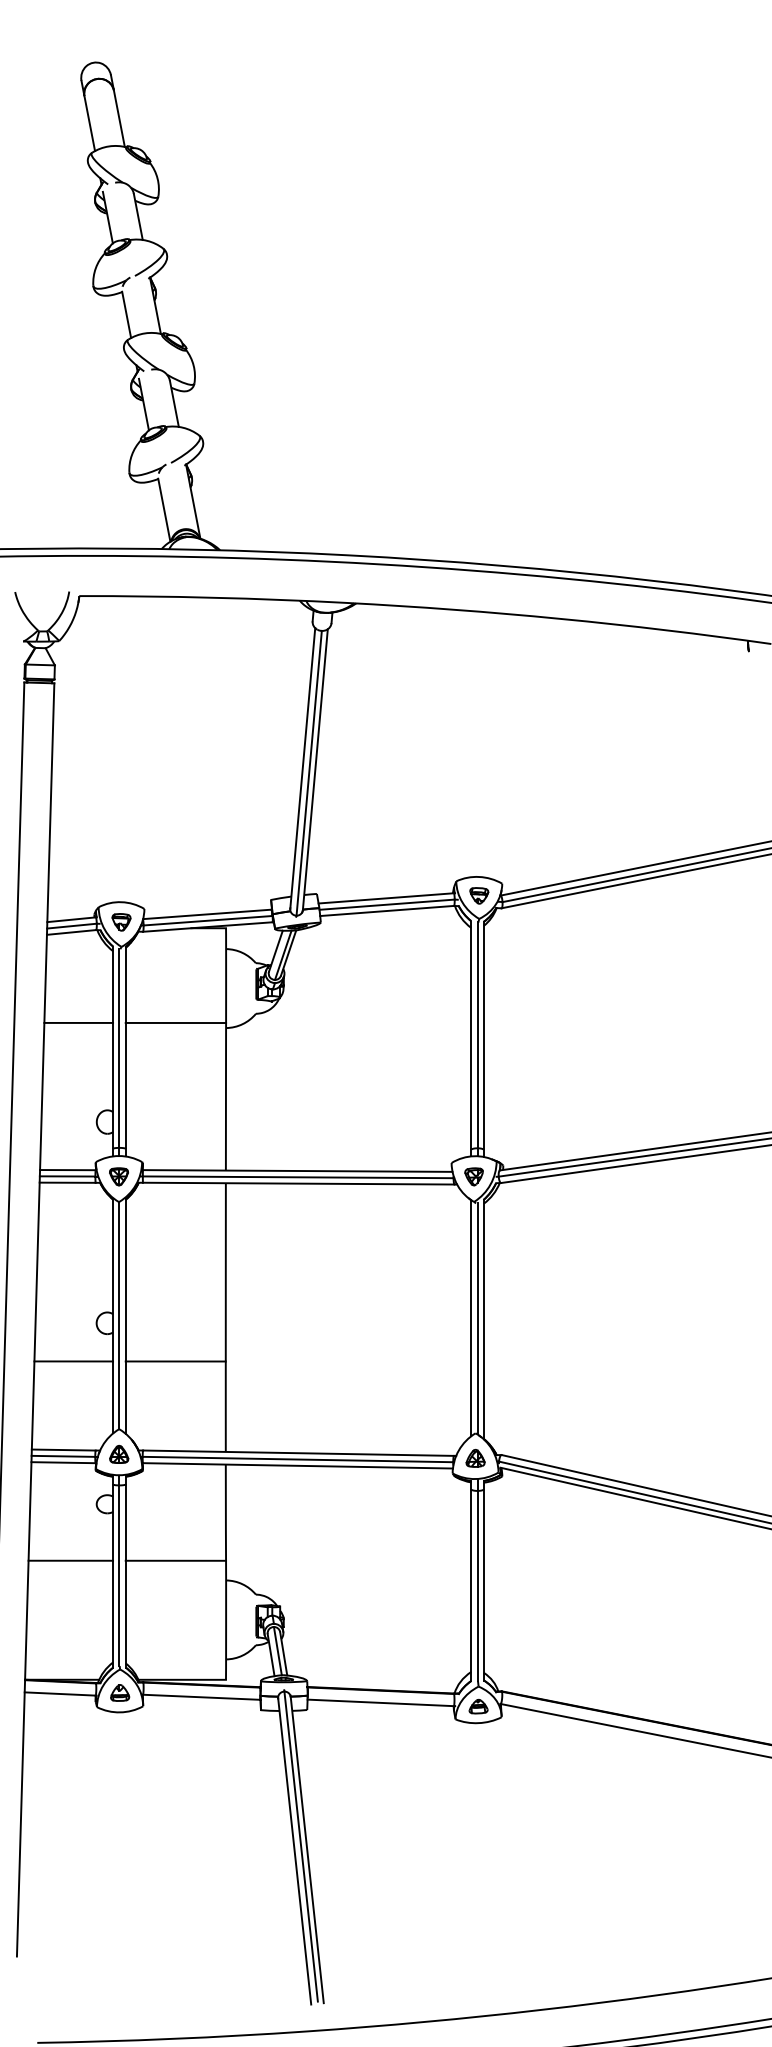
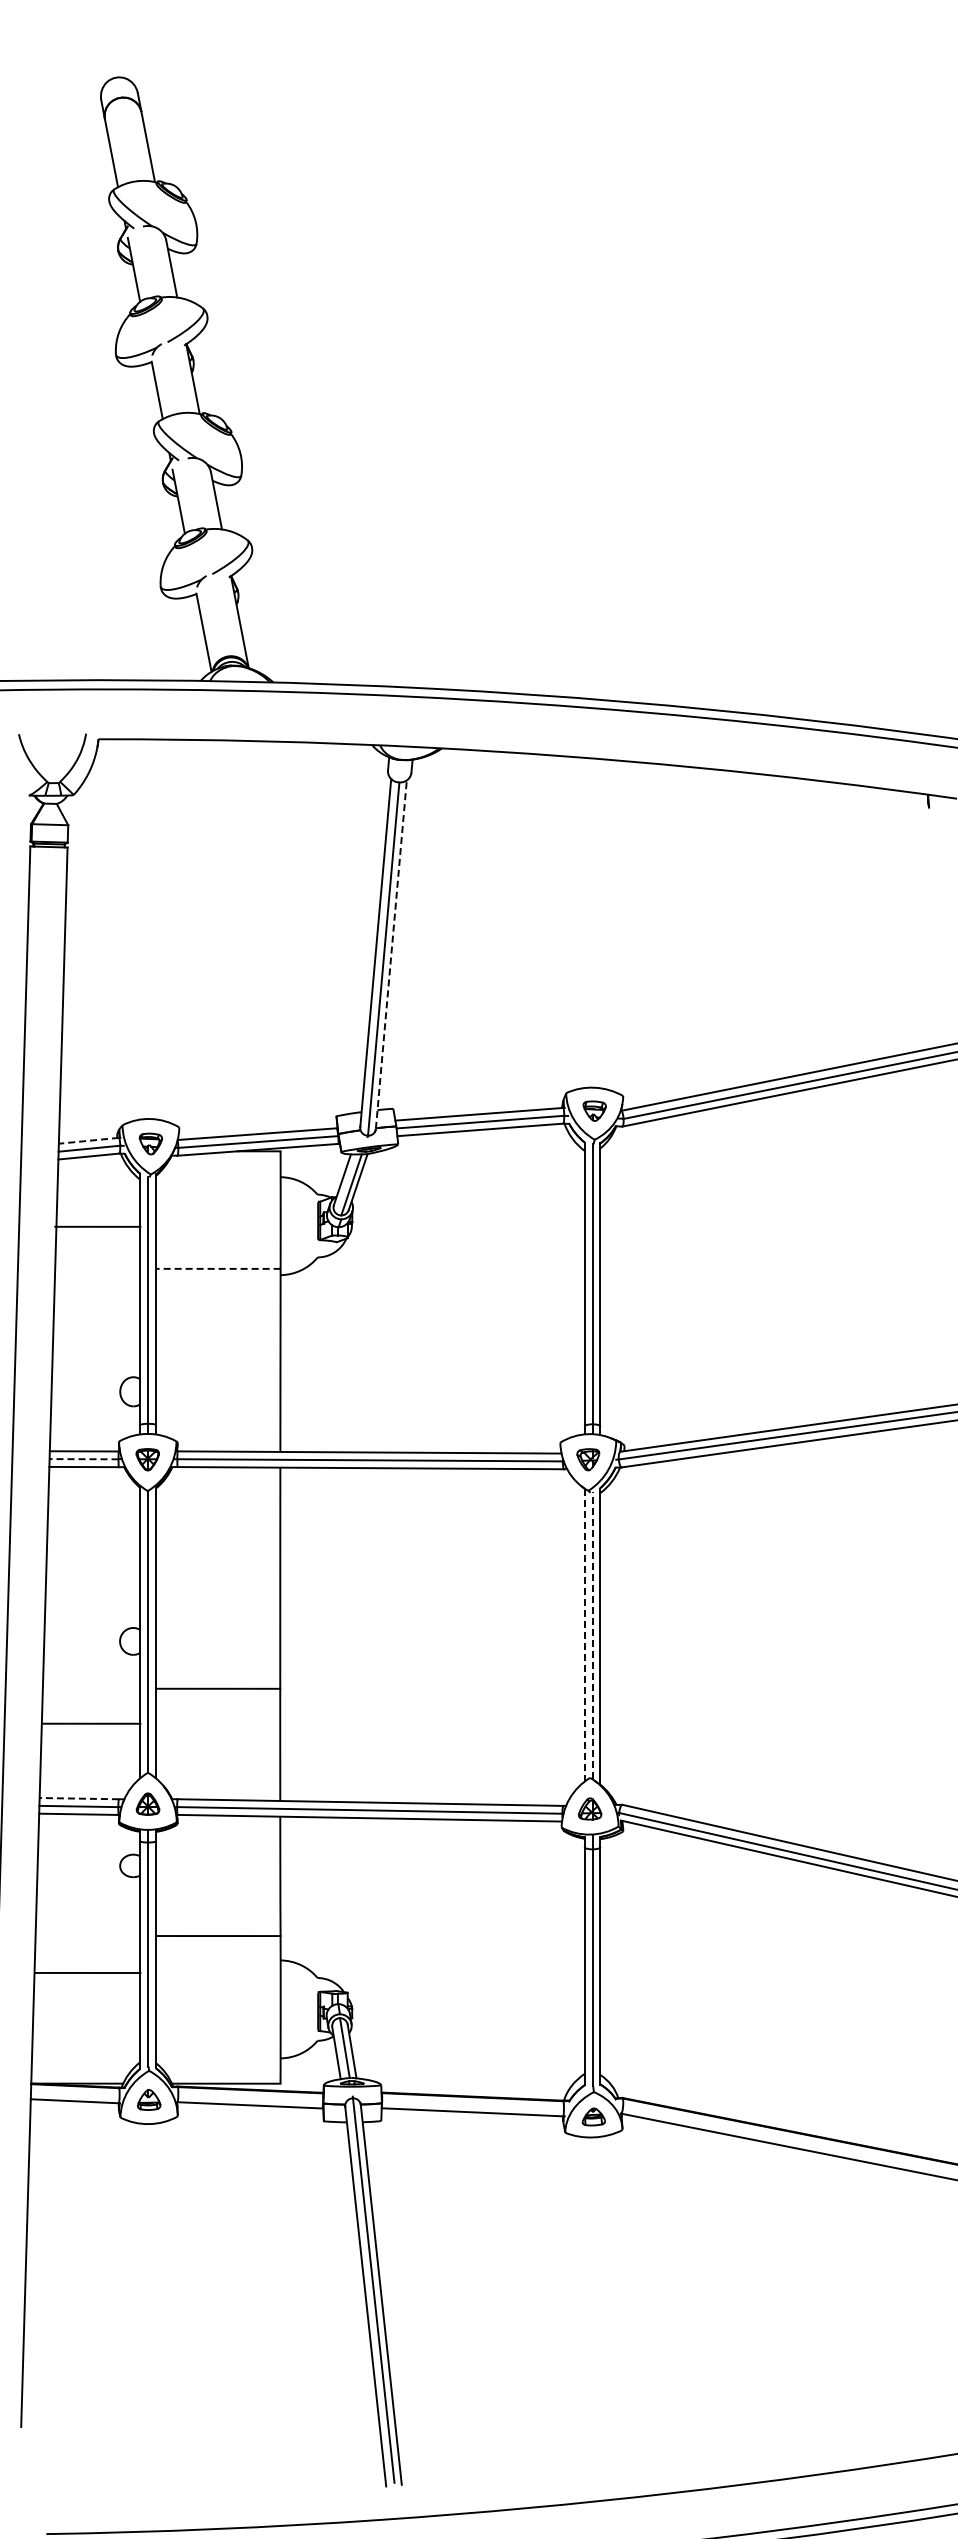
line: (315, 769) -> (391, 954), solid -> dashed
line: (71, 919) -> (88, 1140), solid -> dashed
line: (78, 1022) -> (97, 1226), moved
line: (175, 1022) -> (217, 1268), solid -> dashed
line: (67, 1176) -> (83, 1459), solid -> dashed
line: (471, 1317) -> (584, 1634), solid -> dashed
line: (477, 1318) -> (592, 1635), solid -> dashed
line: (73, 1361) -> (91, 1723), moved
line: (63, 1449) -> (79, 1798), solid -> dashed
line: (70, 1560) -> (87, 1972), moved

